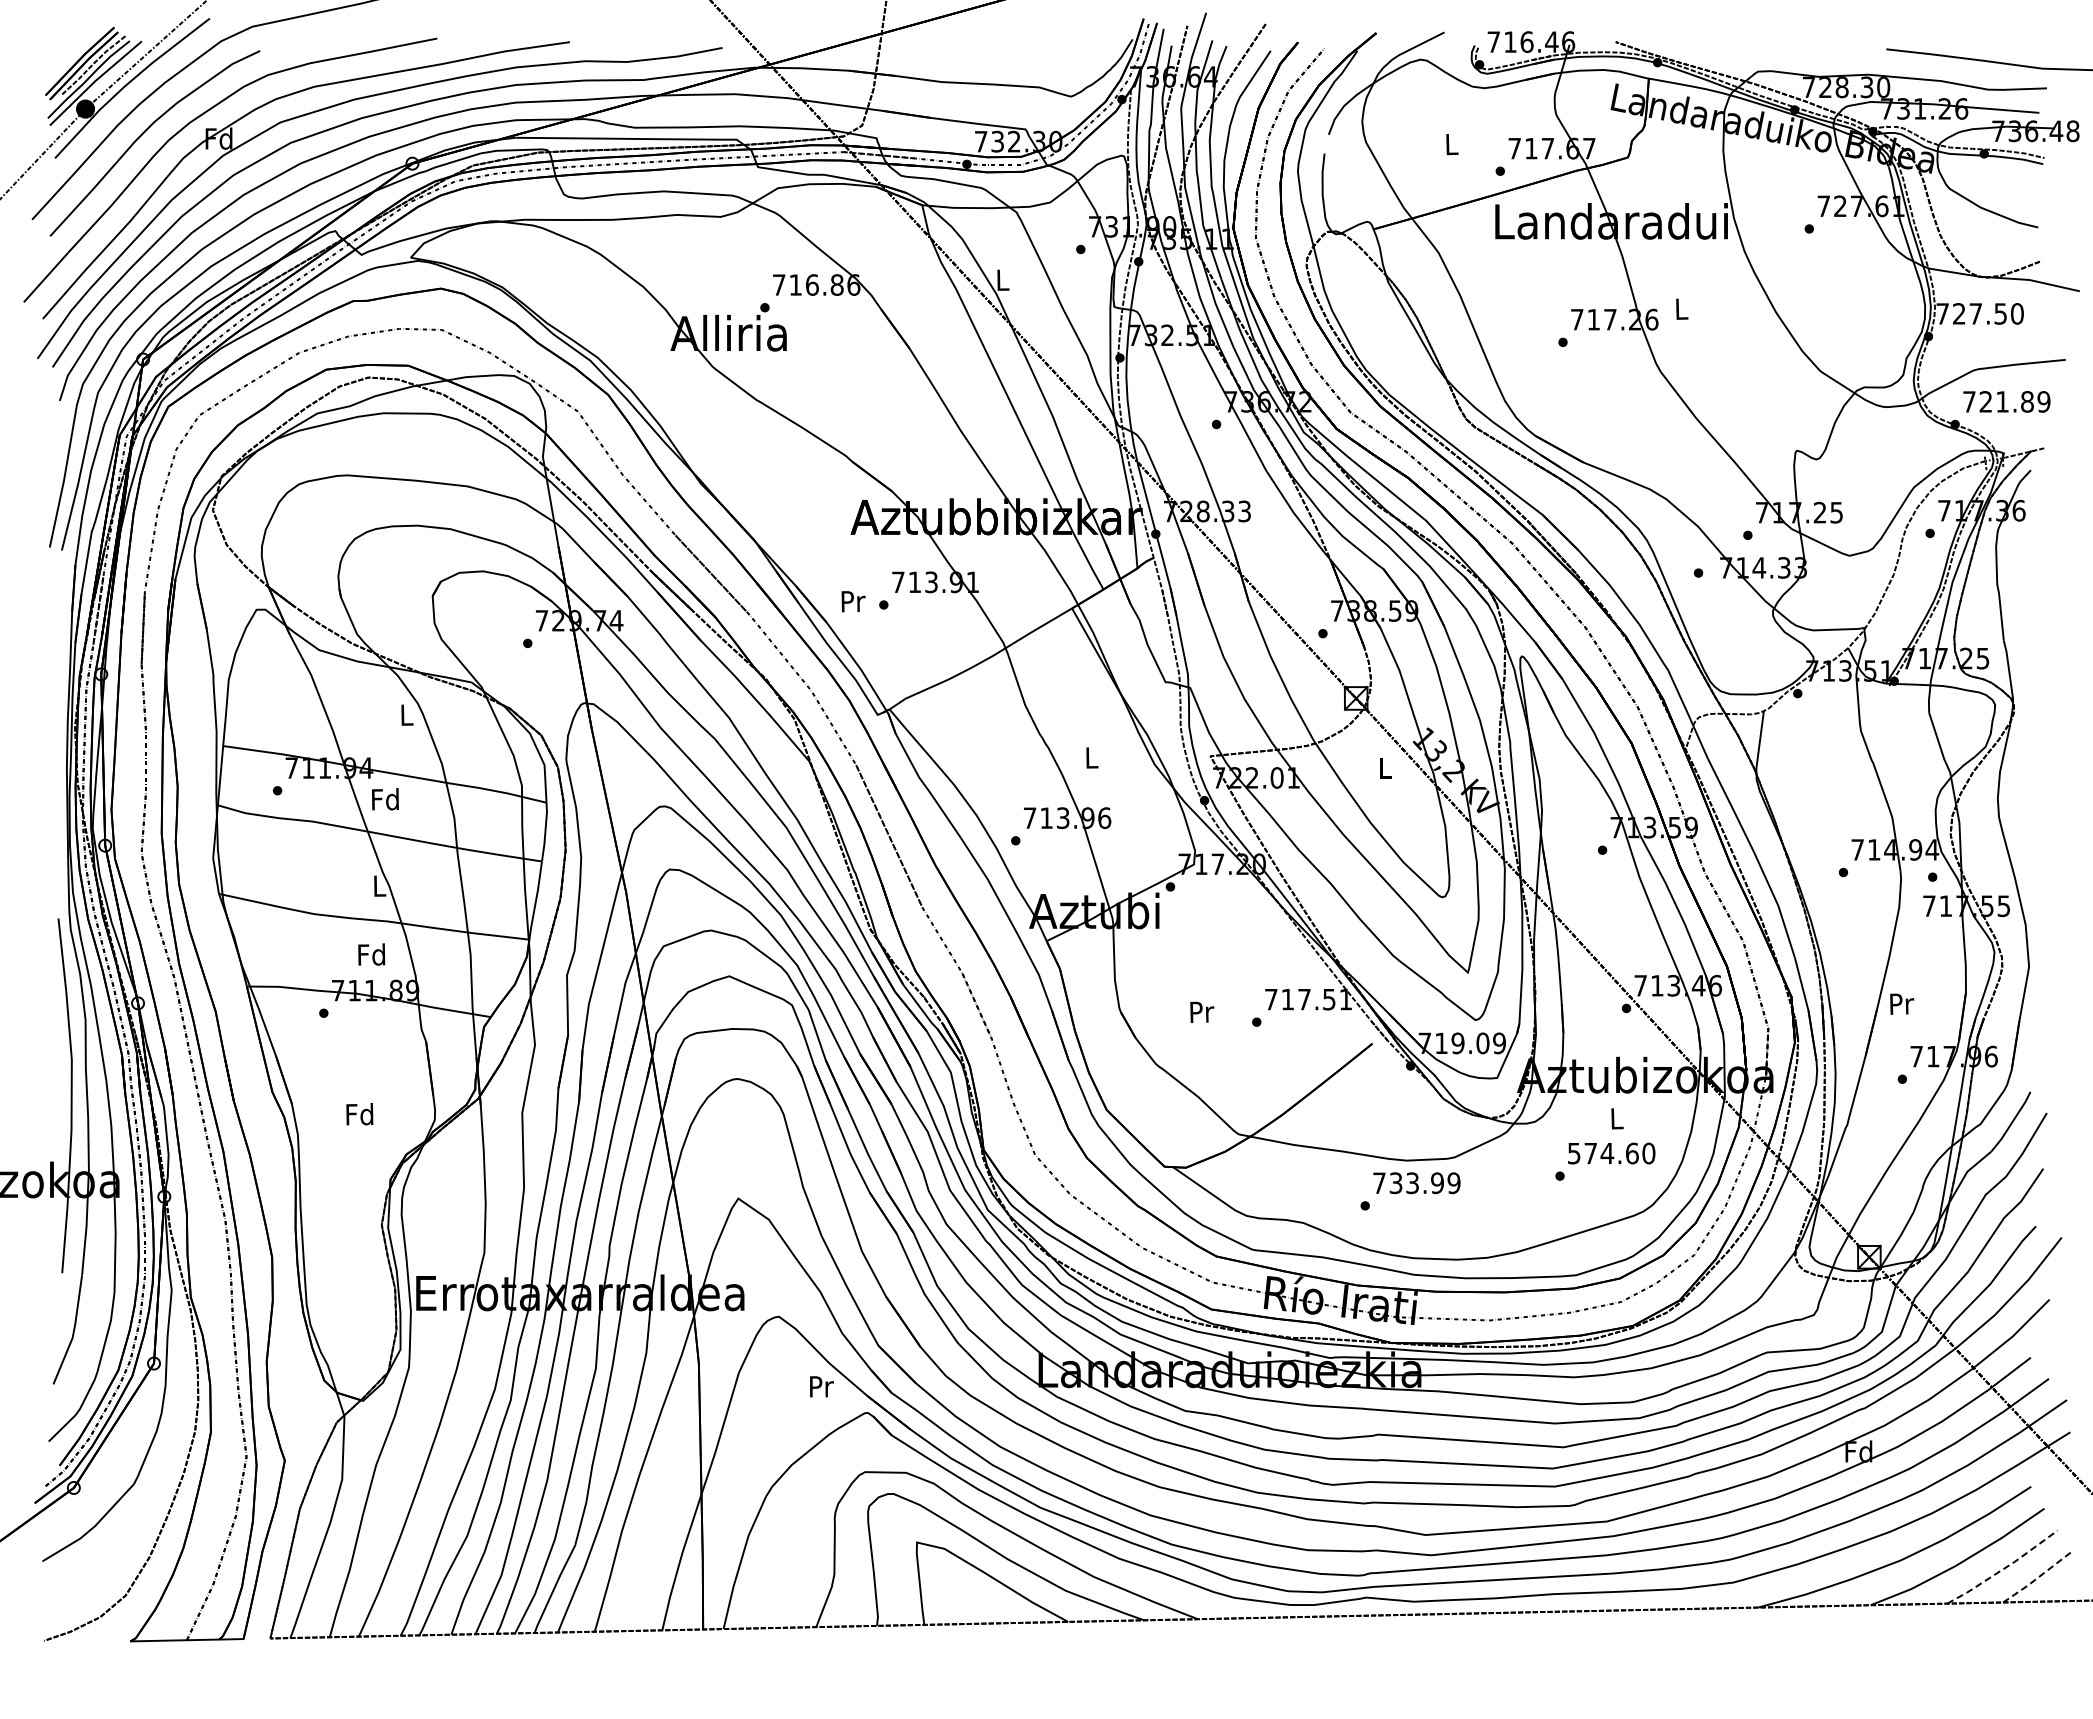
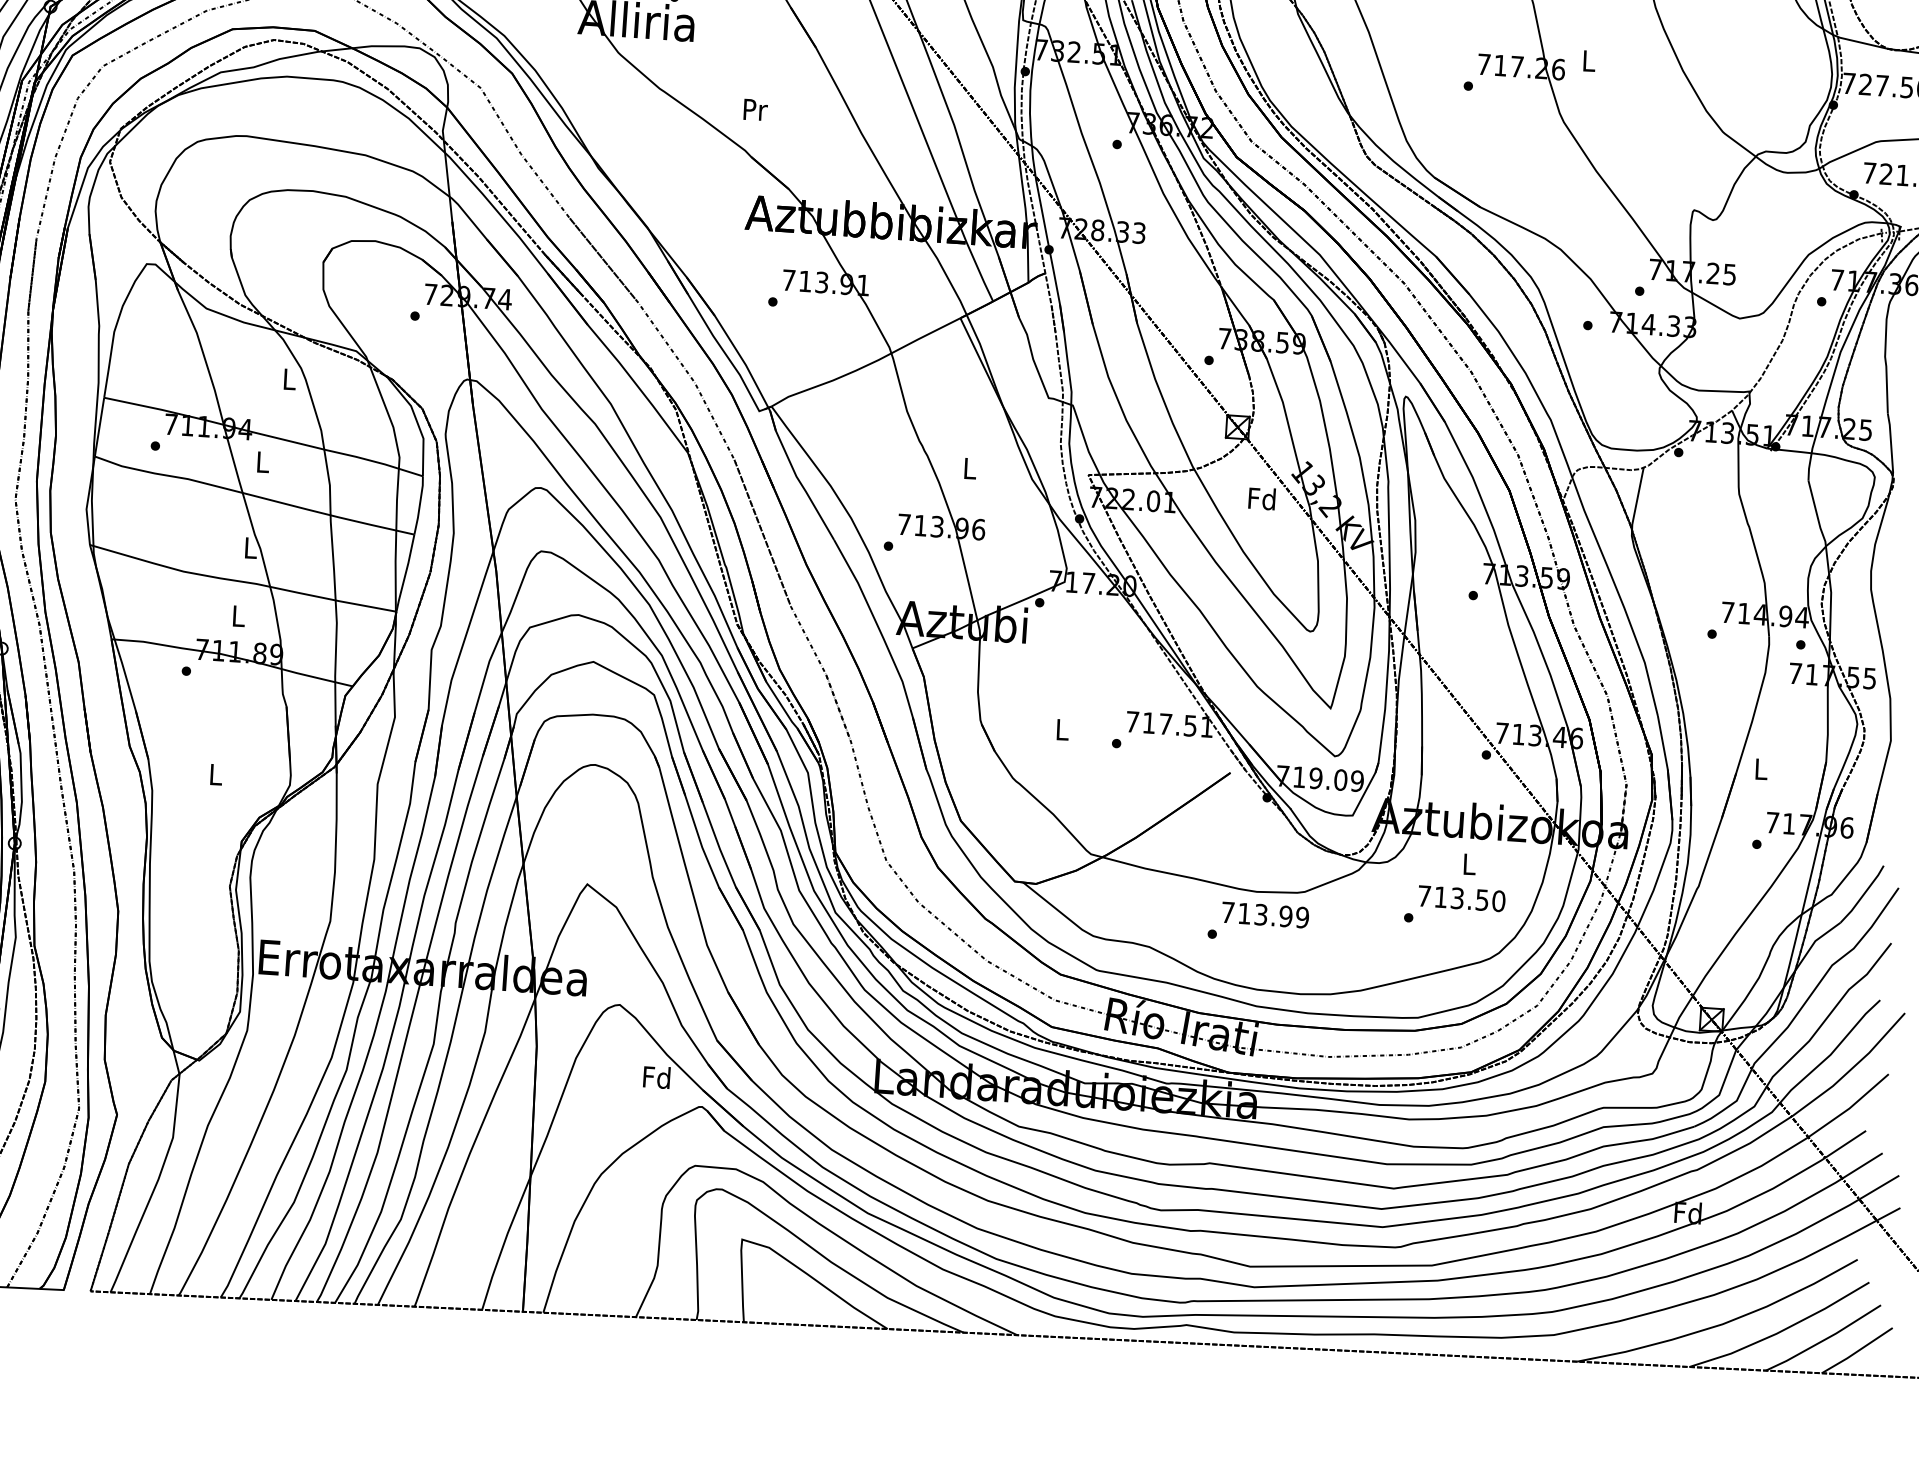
text: (853, 601) -> (755, 109), moved
text: (1385, 767) -> (1262, 498), L -> Fd
text: (385, 799) -> (262, 462), Fd -> L
text: (371, 954) -> (237, 615), Fd -> L
text: (1902, 1003) -> (1762, 768), Pr -> L
text: (1202, 1011) -> (1063, 729), Pr -> L
text: (359, 1114) -> (215, 774), Fd -> L
text: (1603, 1153) -> (1453, 898), 574.60 -> 713.50
text: (1395, 1183) -> (1244, 913), 733.99 -> 713.99
text: (820, 1386) -> (656, 1077), Pr -> Fd
line: (2003, 1568) -> (1824, 1339), dashed -> solid
line: (2036, 1578) -> (1856, 1351), dashed -> solid

